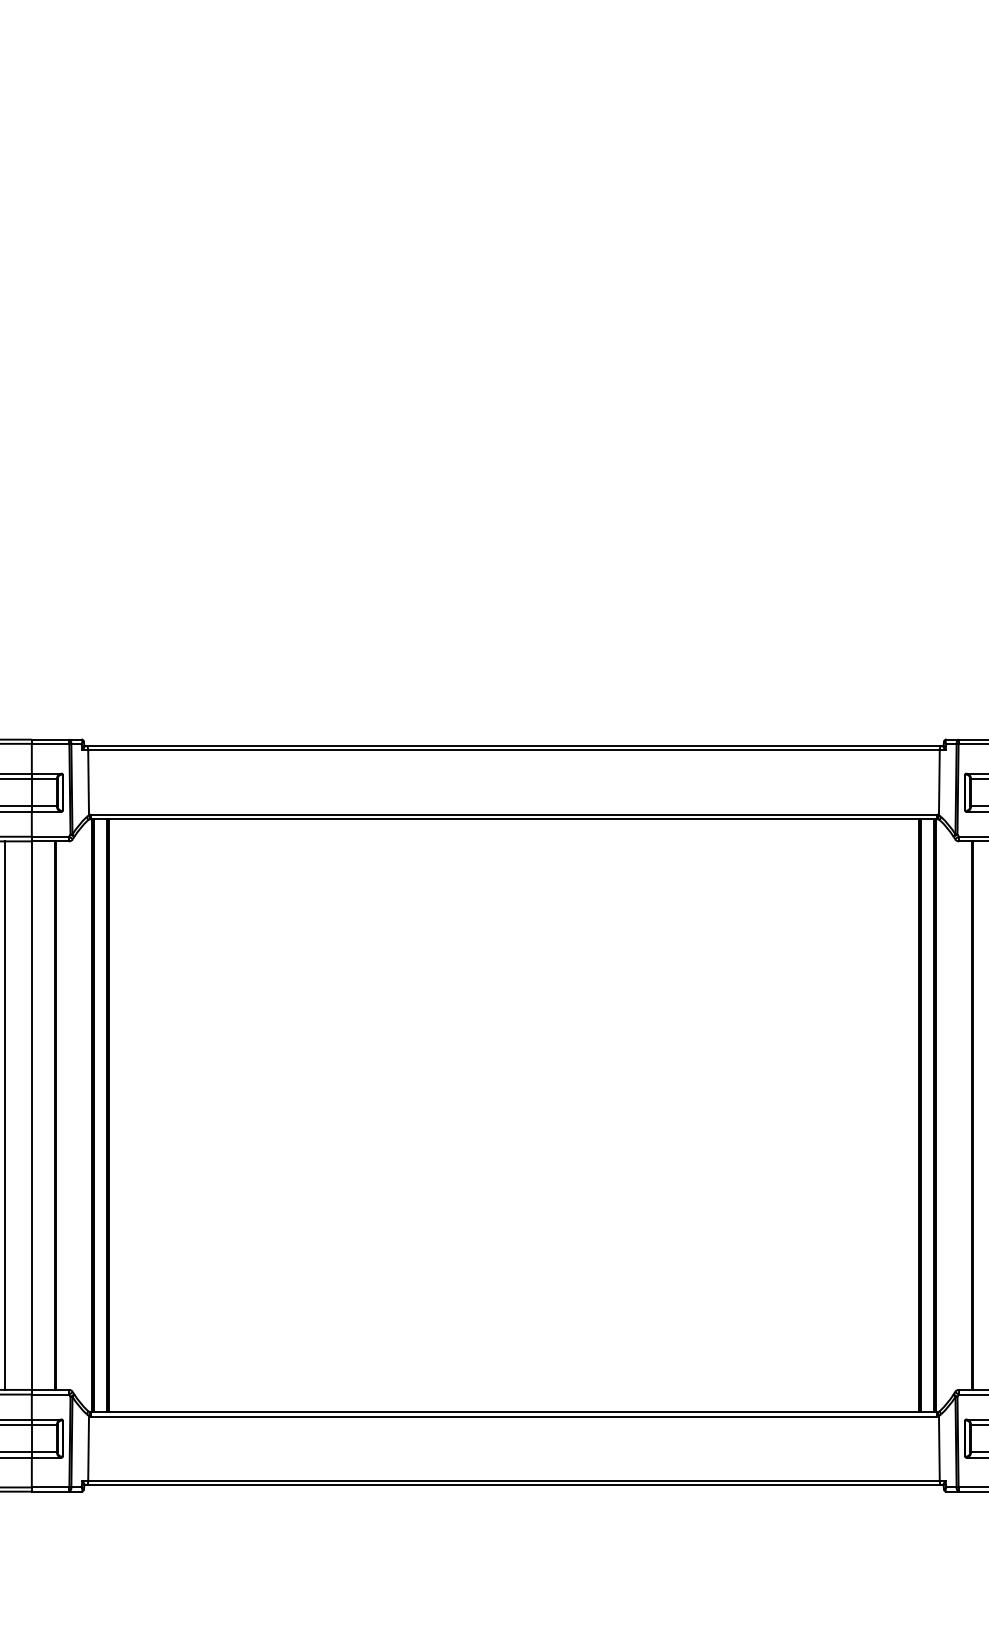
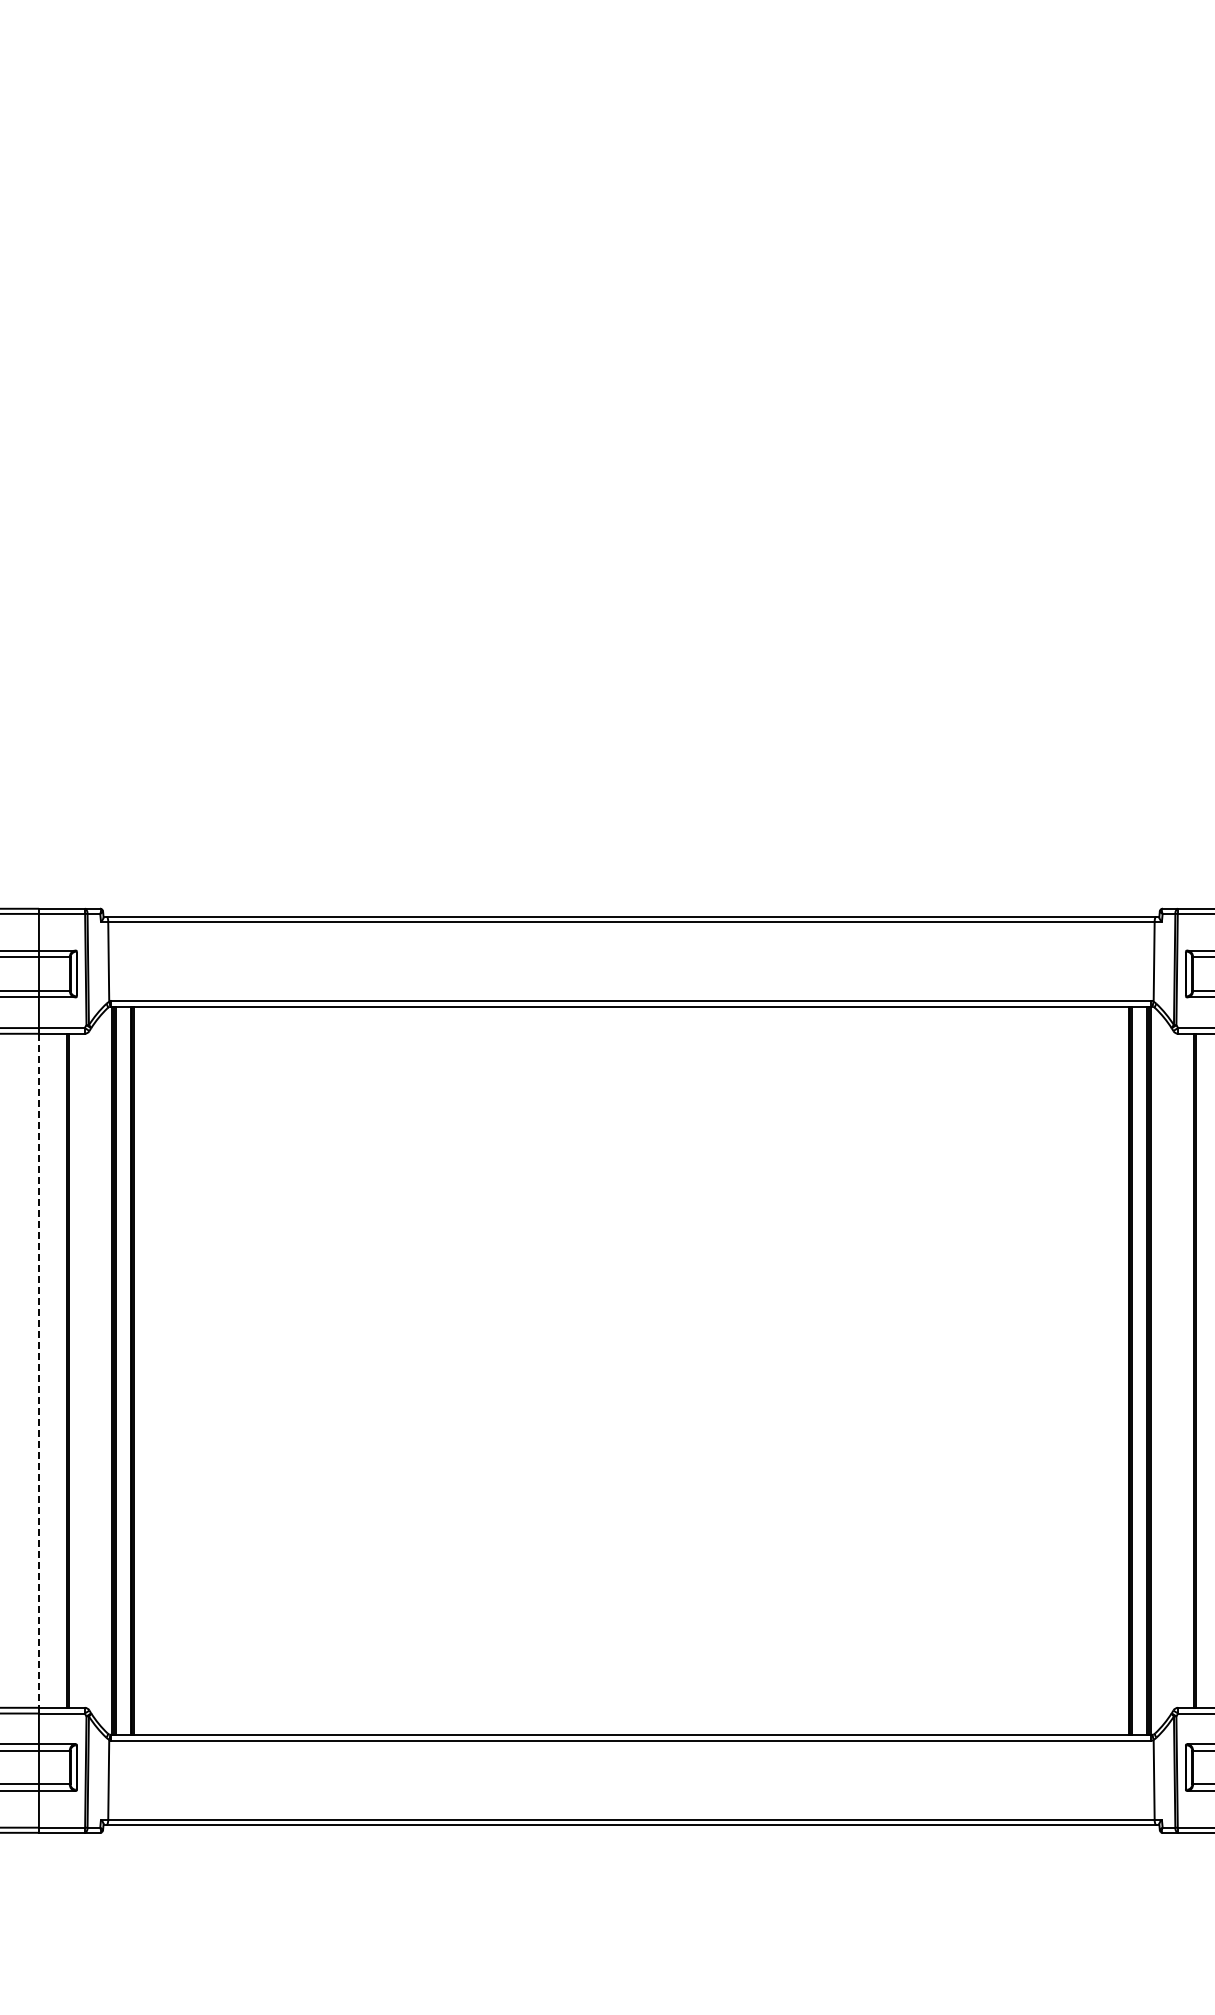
line: (5, 1115) -> (6, 1370), removed
line: (31, 1116) -> (38, 1371), solid -> dashed

